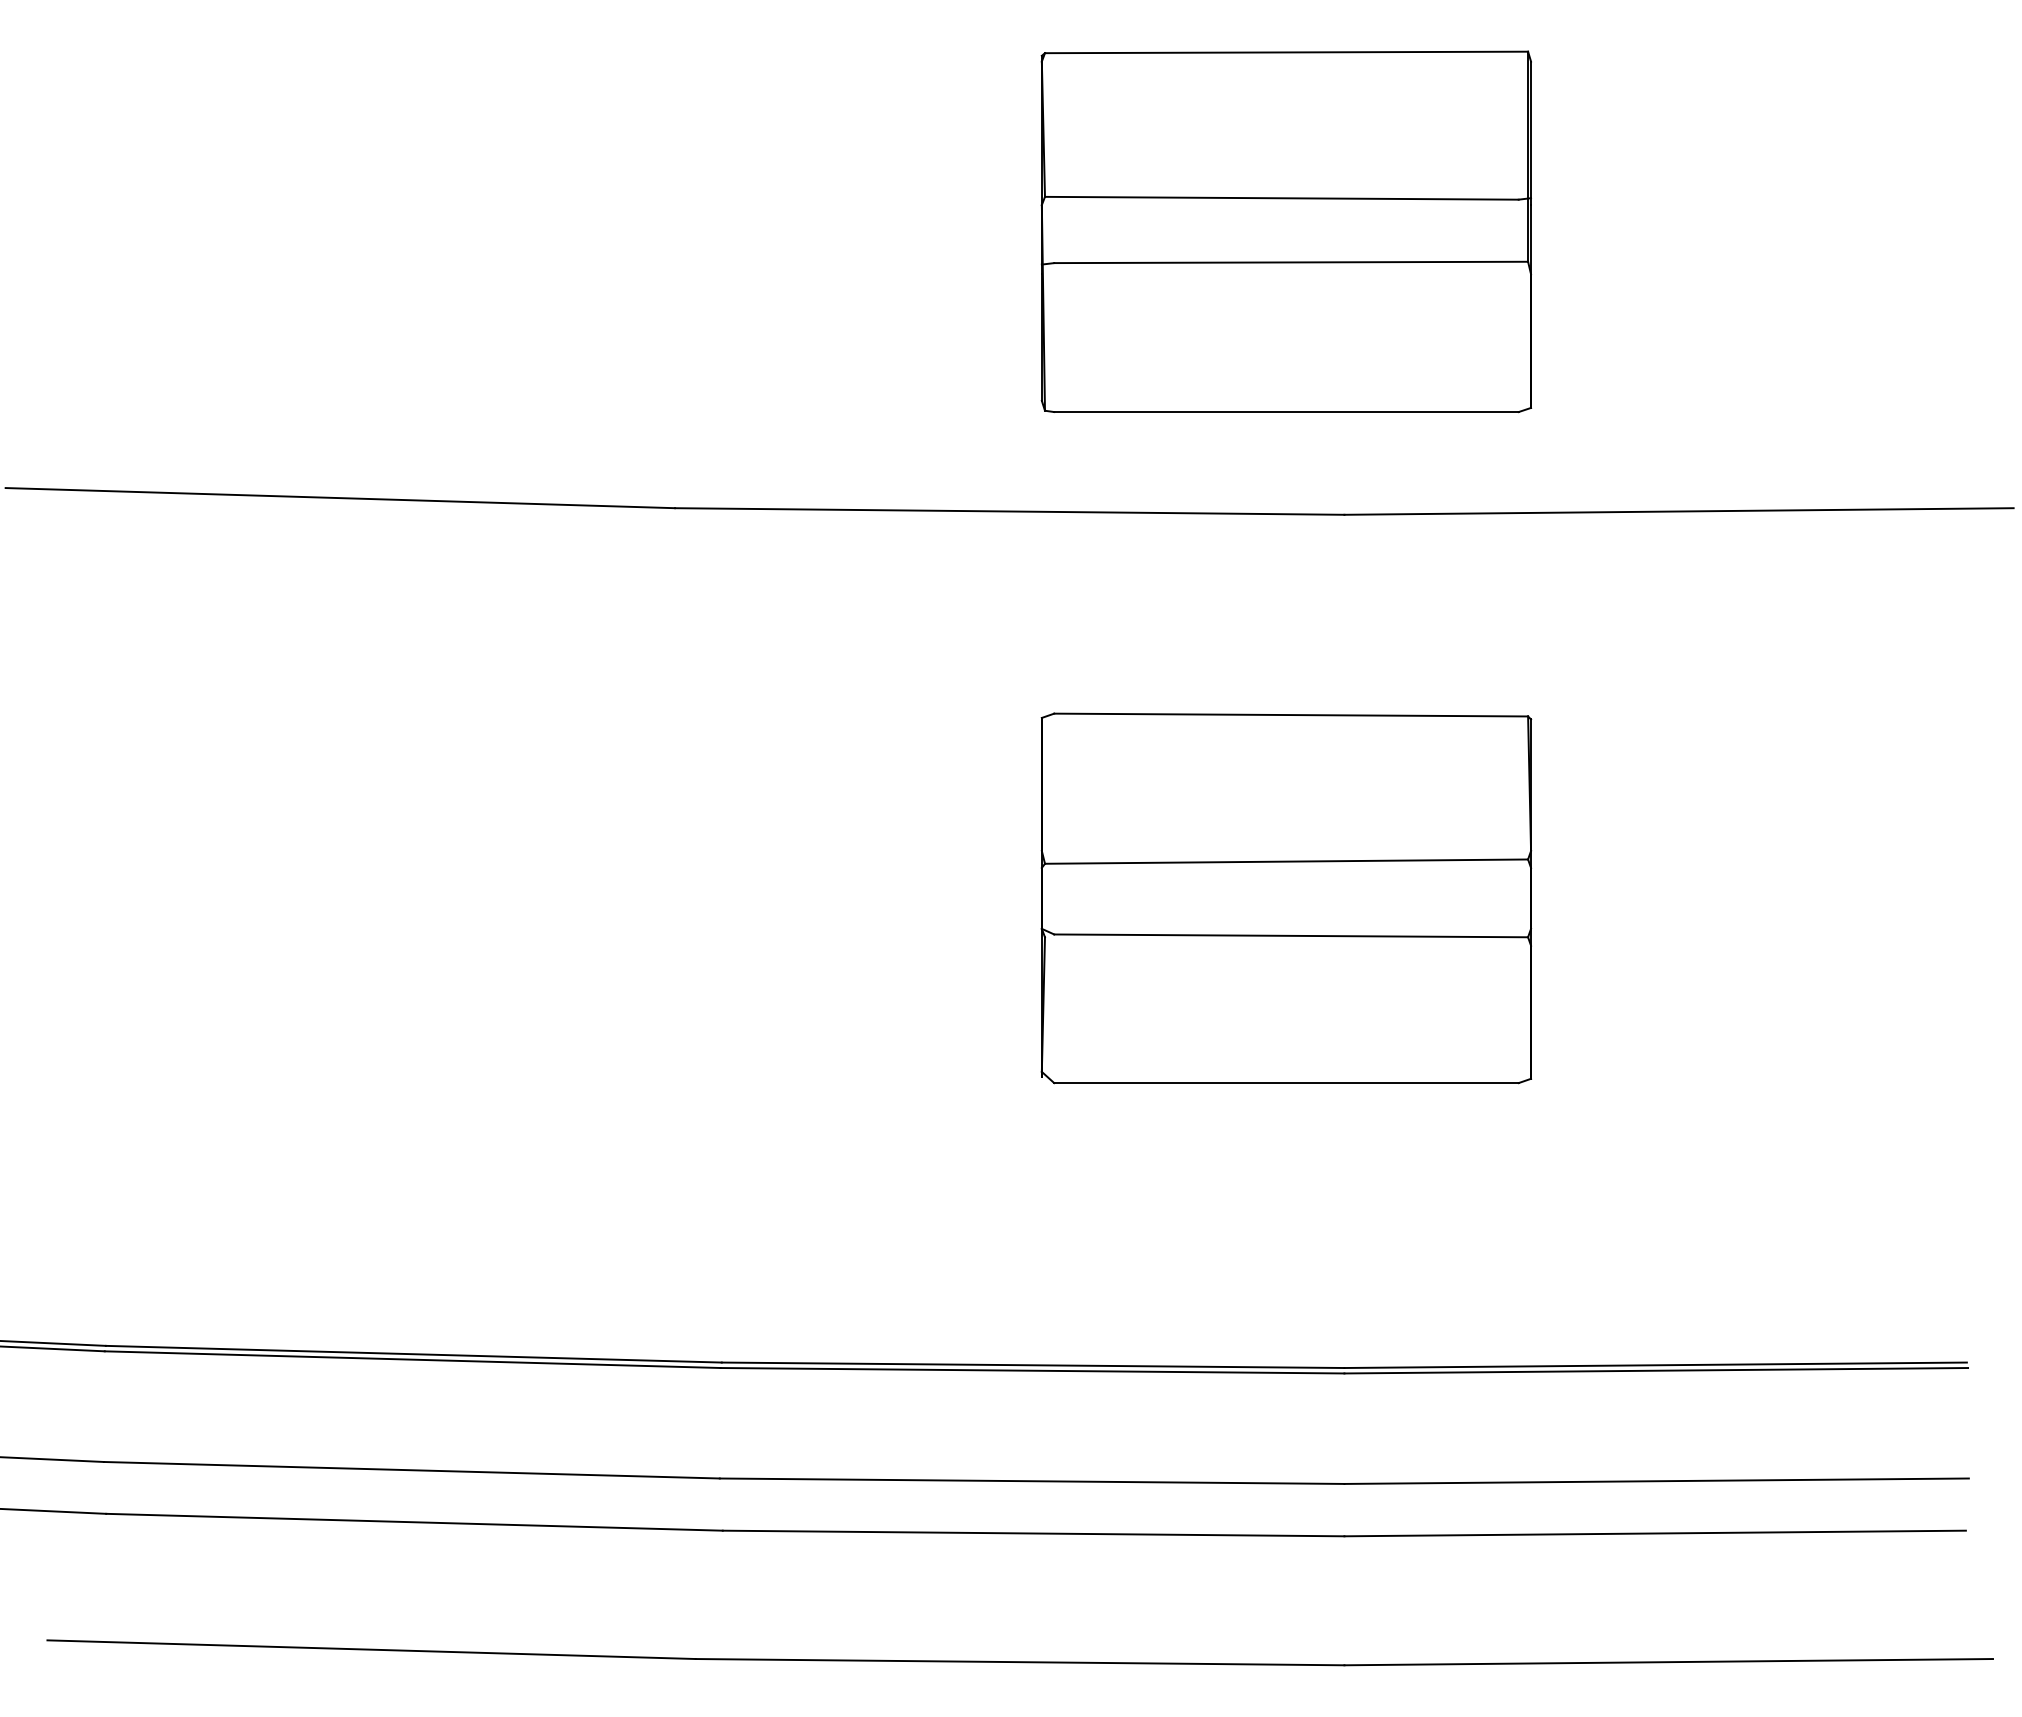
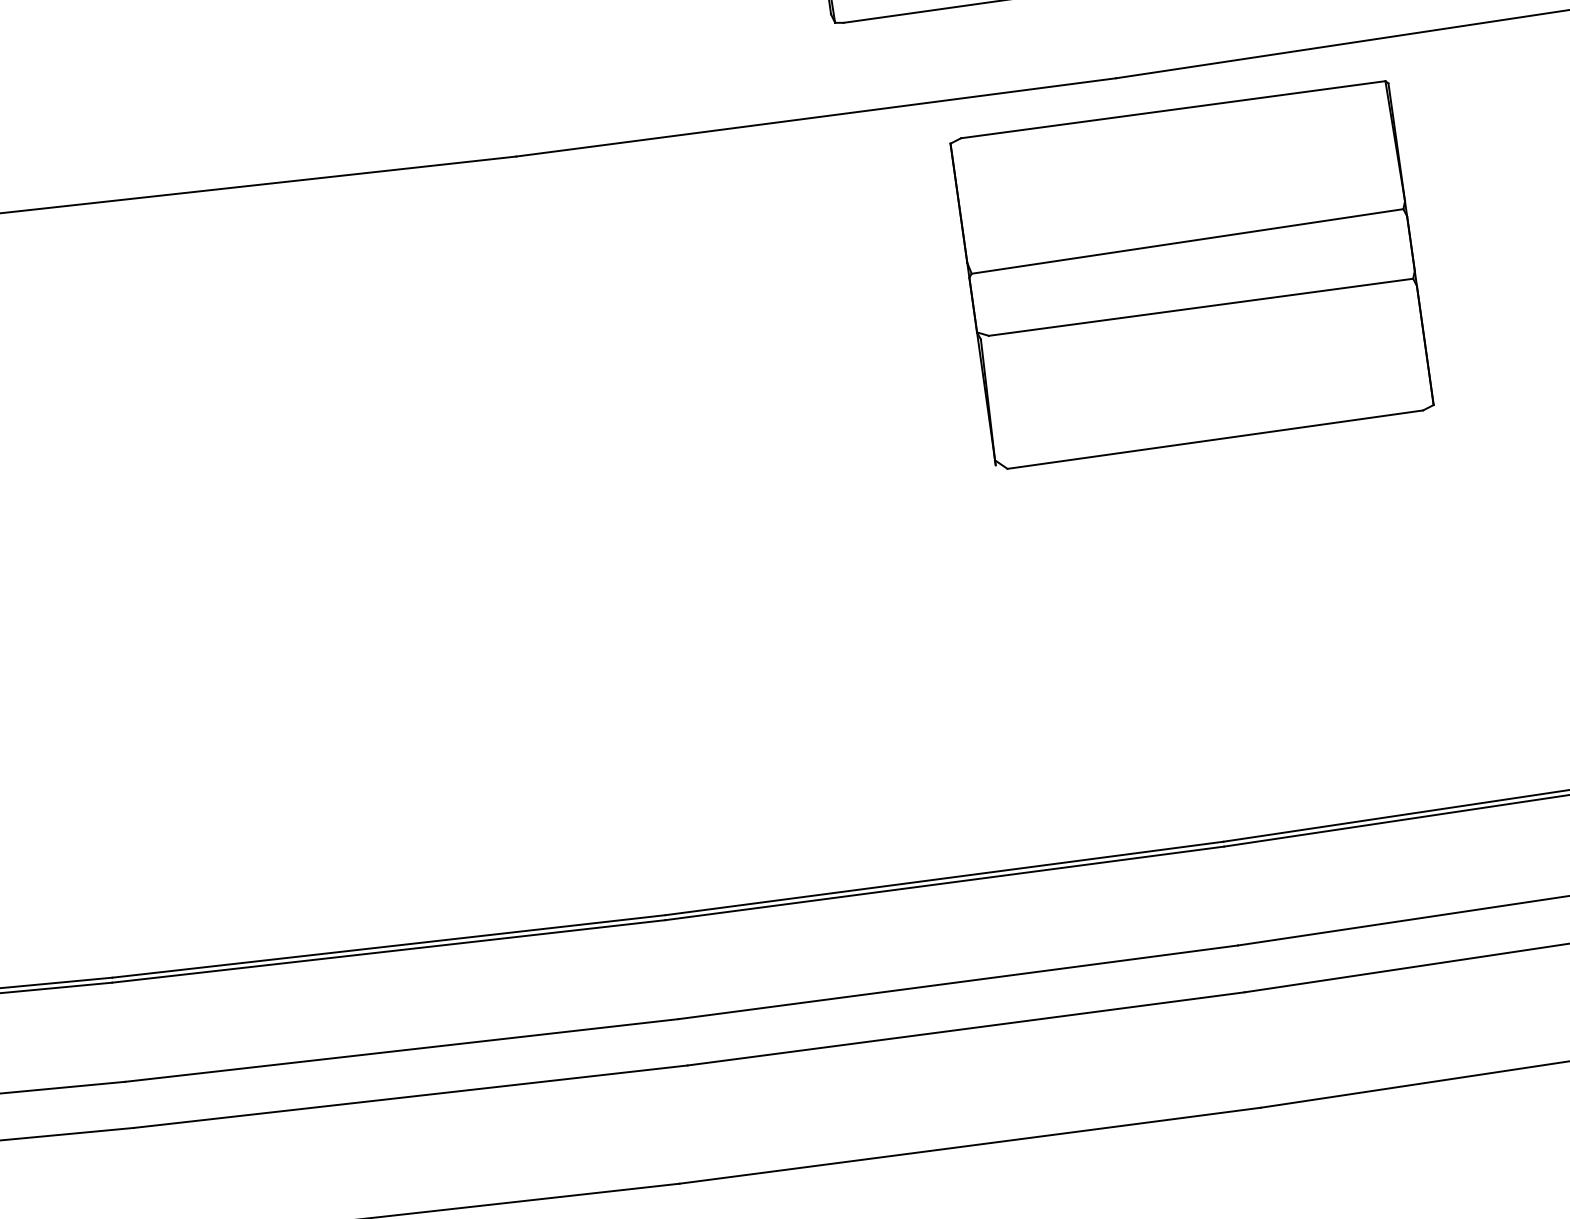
part: (1286, 898) -> (1192, 274), moved

